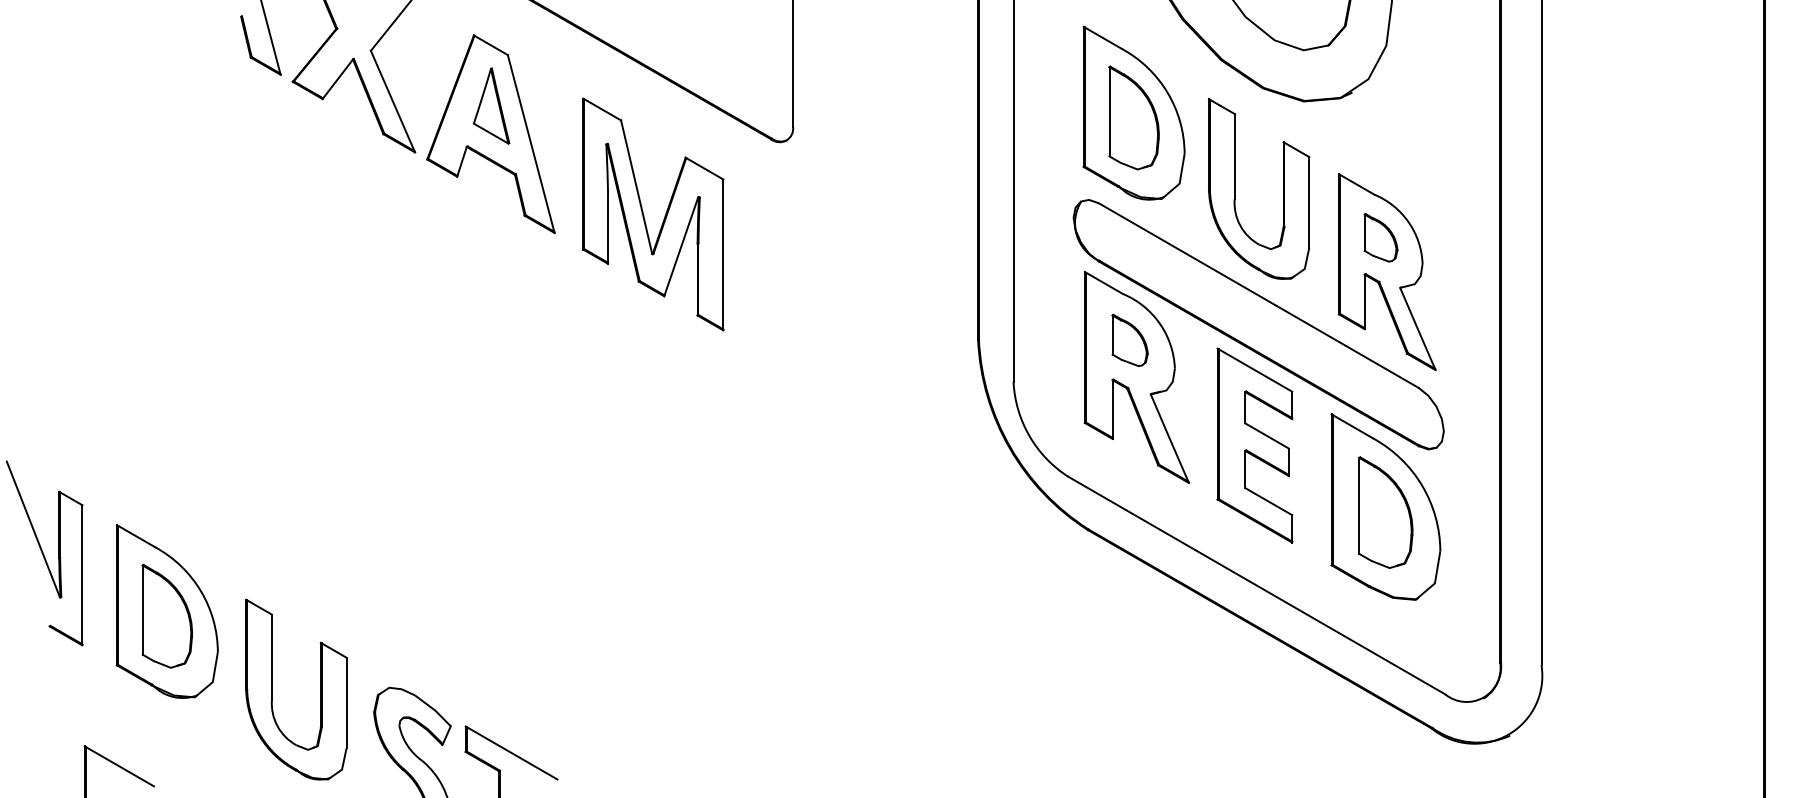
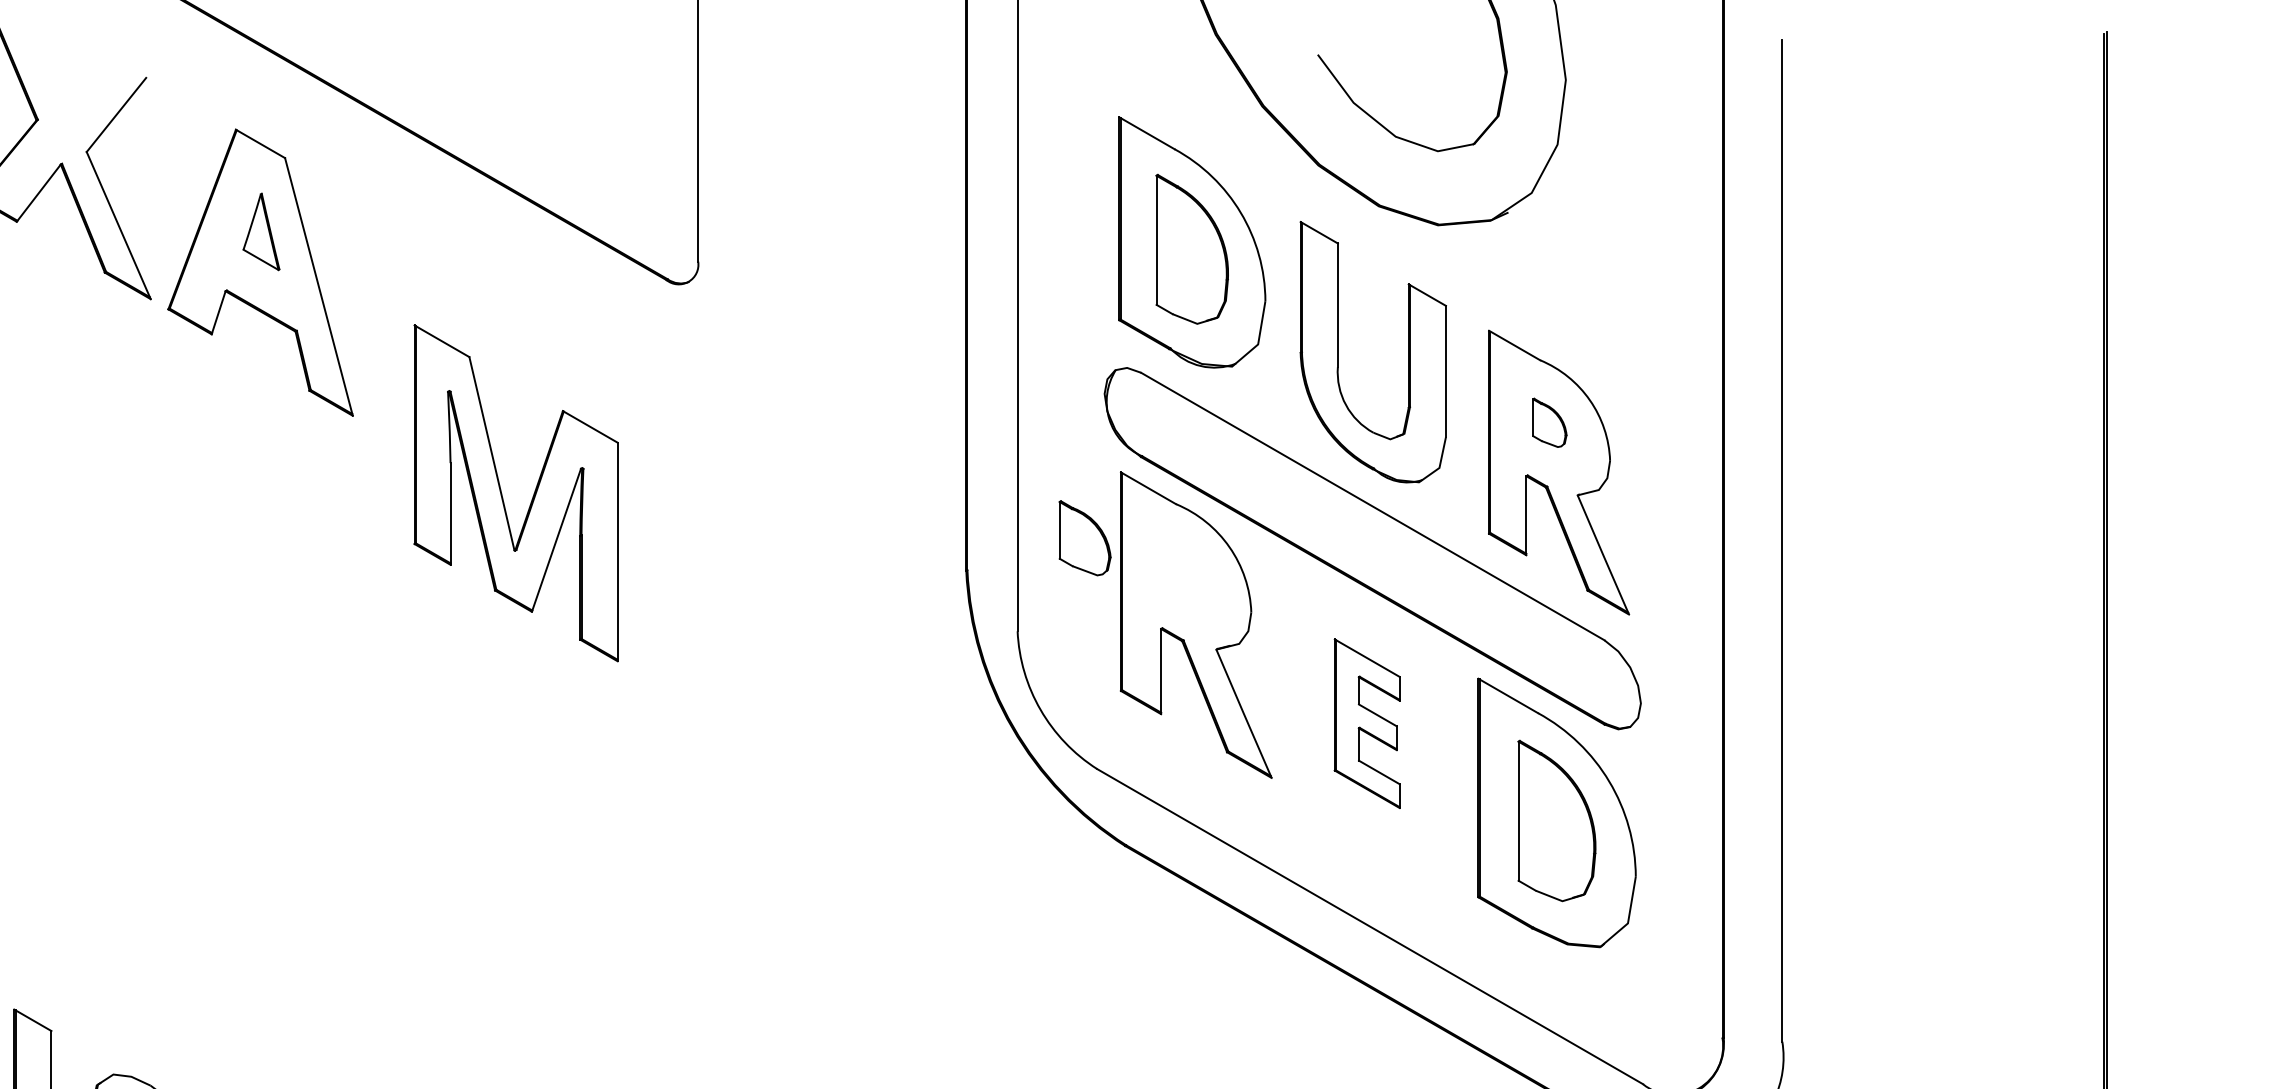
part: (491, 105) -> (261, 231), size x0.7
part: (644, 215) -> (503, 494), moved
part: (1380, 237) -> (1549, 422), size x0.7
part: (1129, 339) -> (1084, 536), moved
part: (1254, 445) -> (1366, 723), size x0.6

